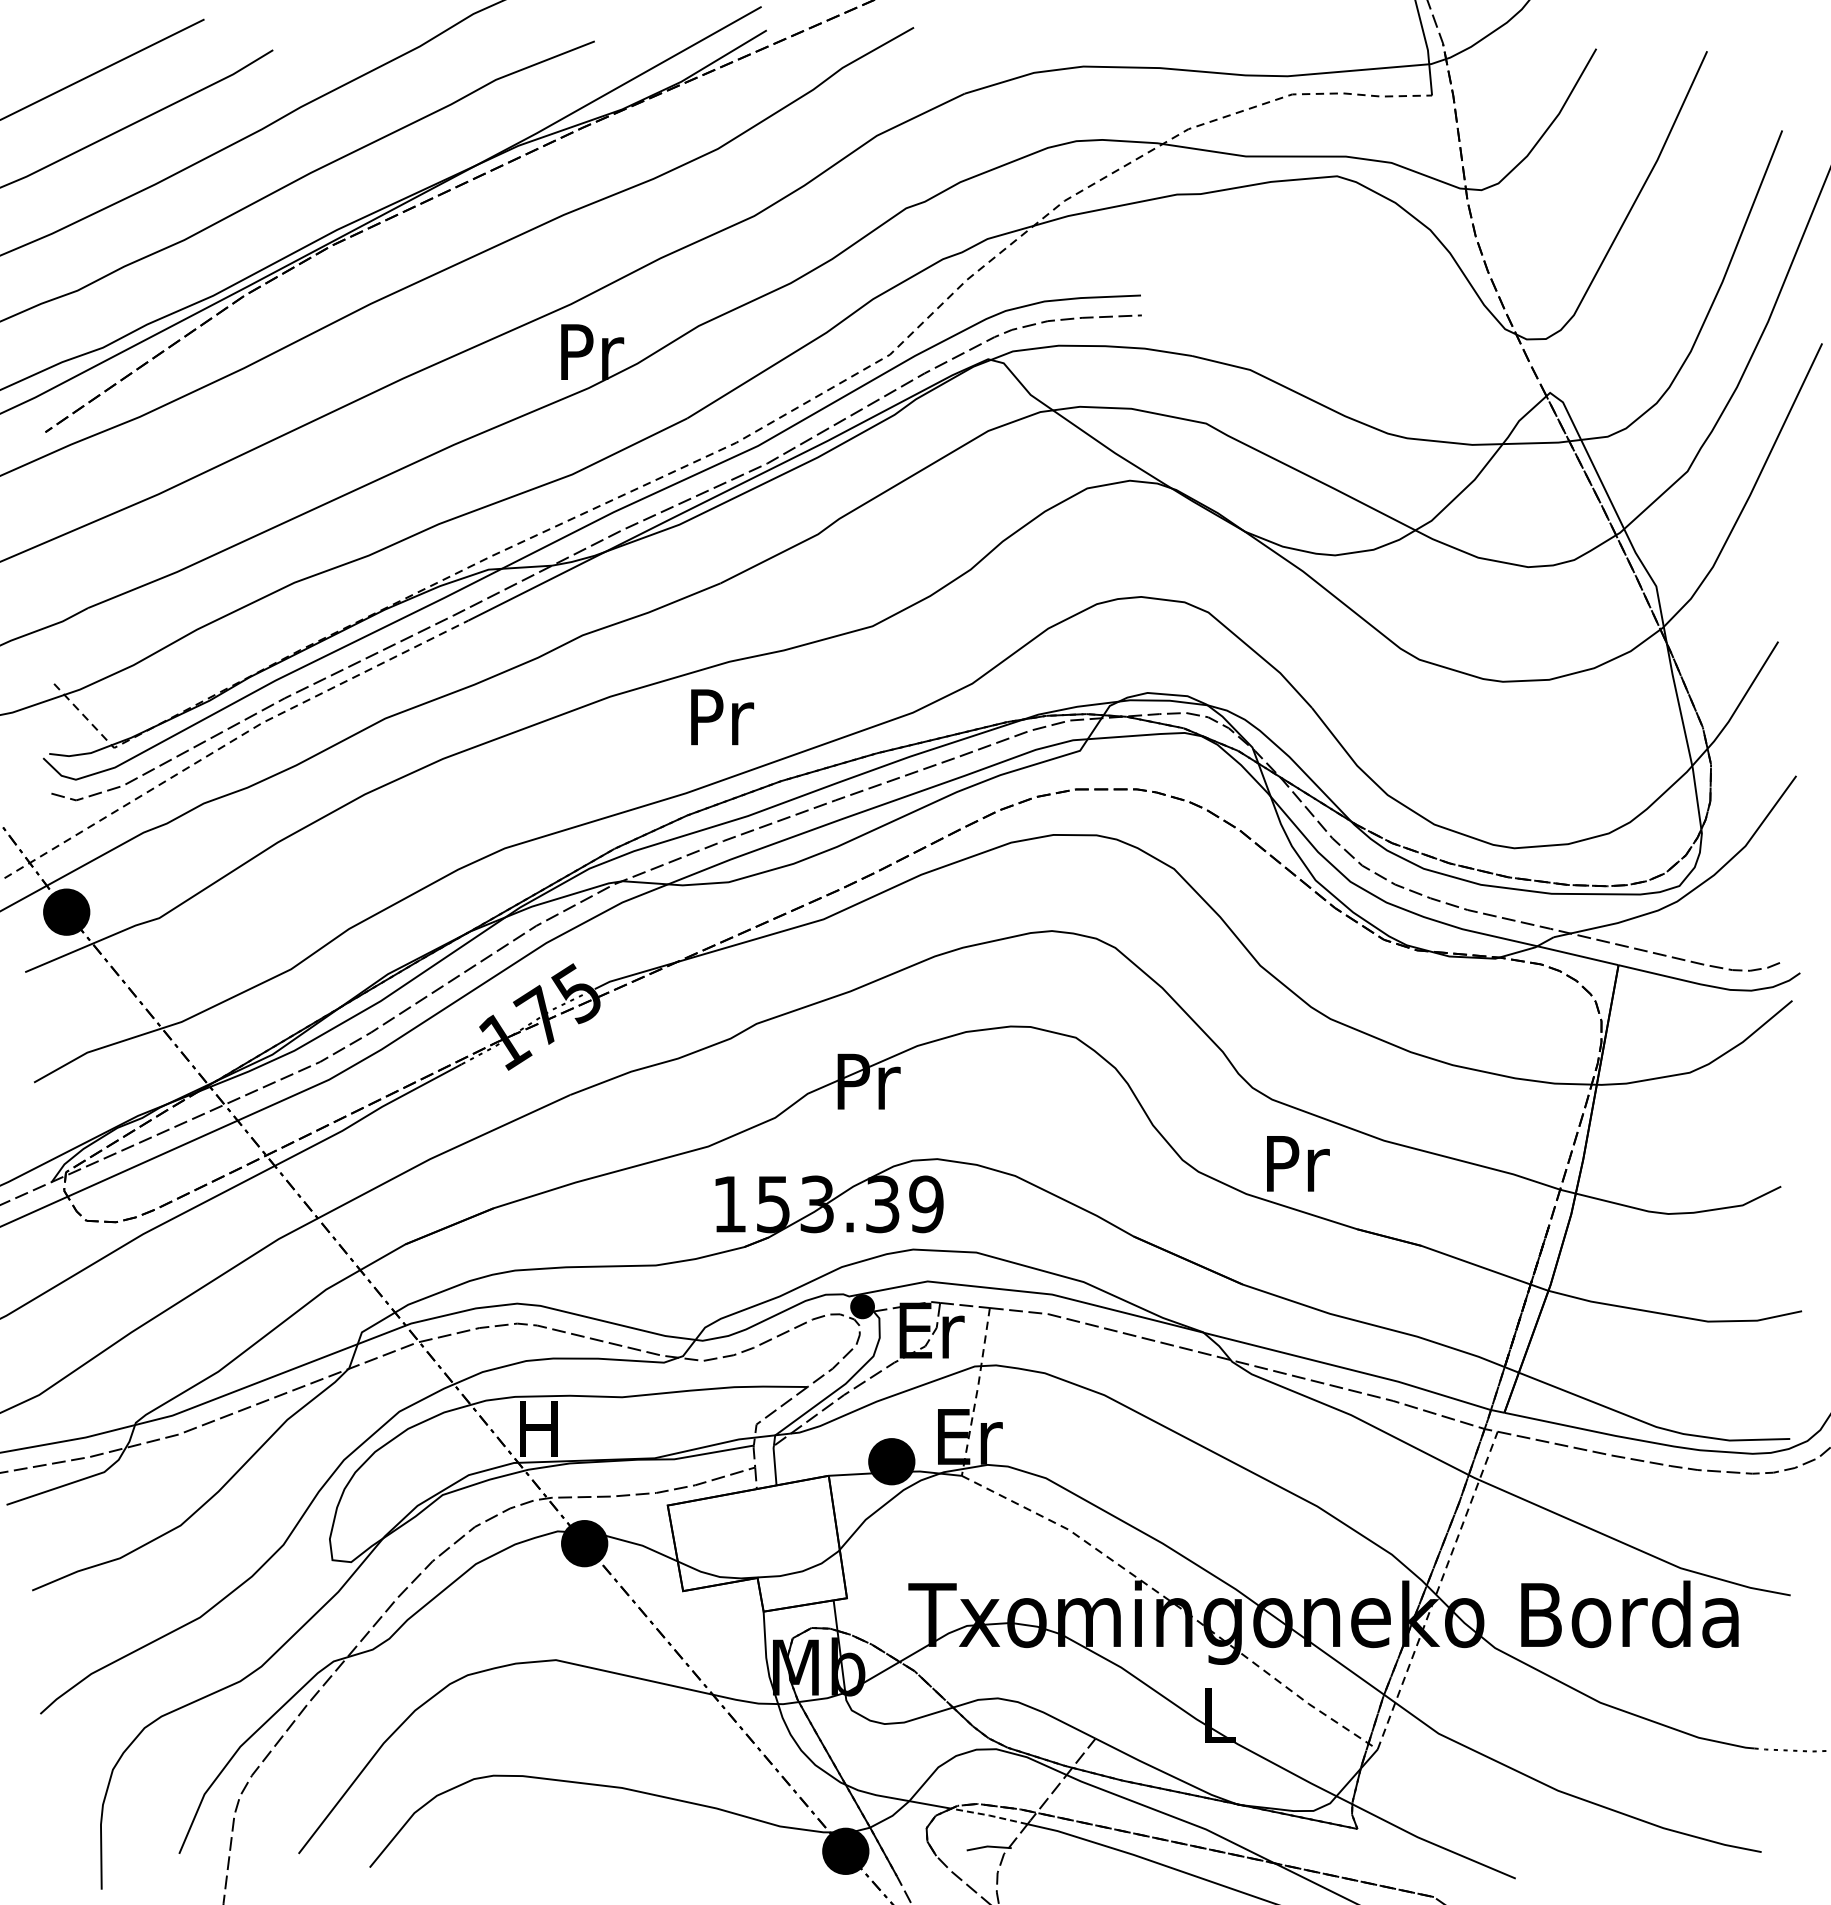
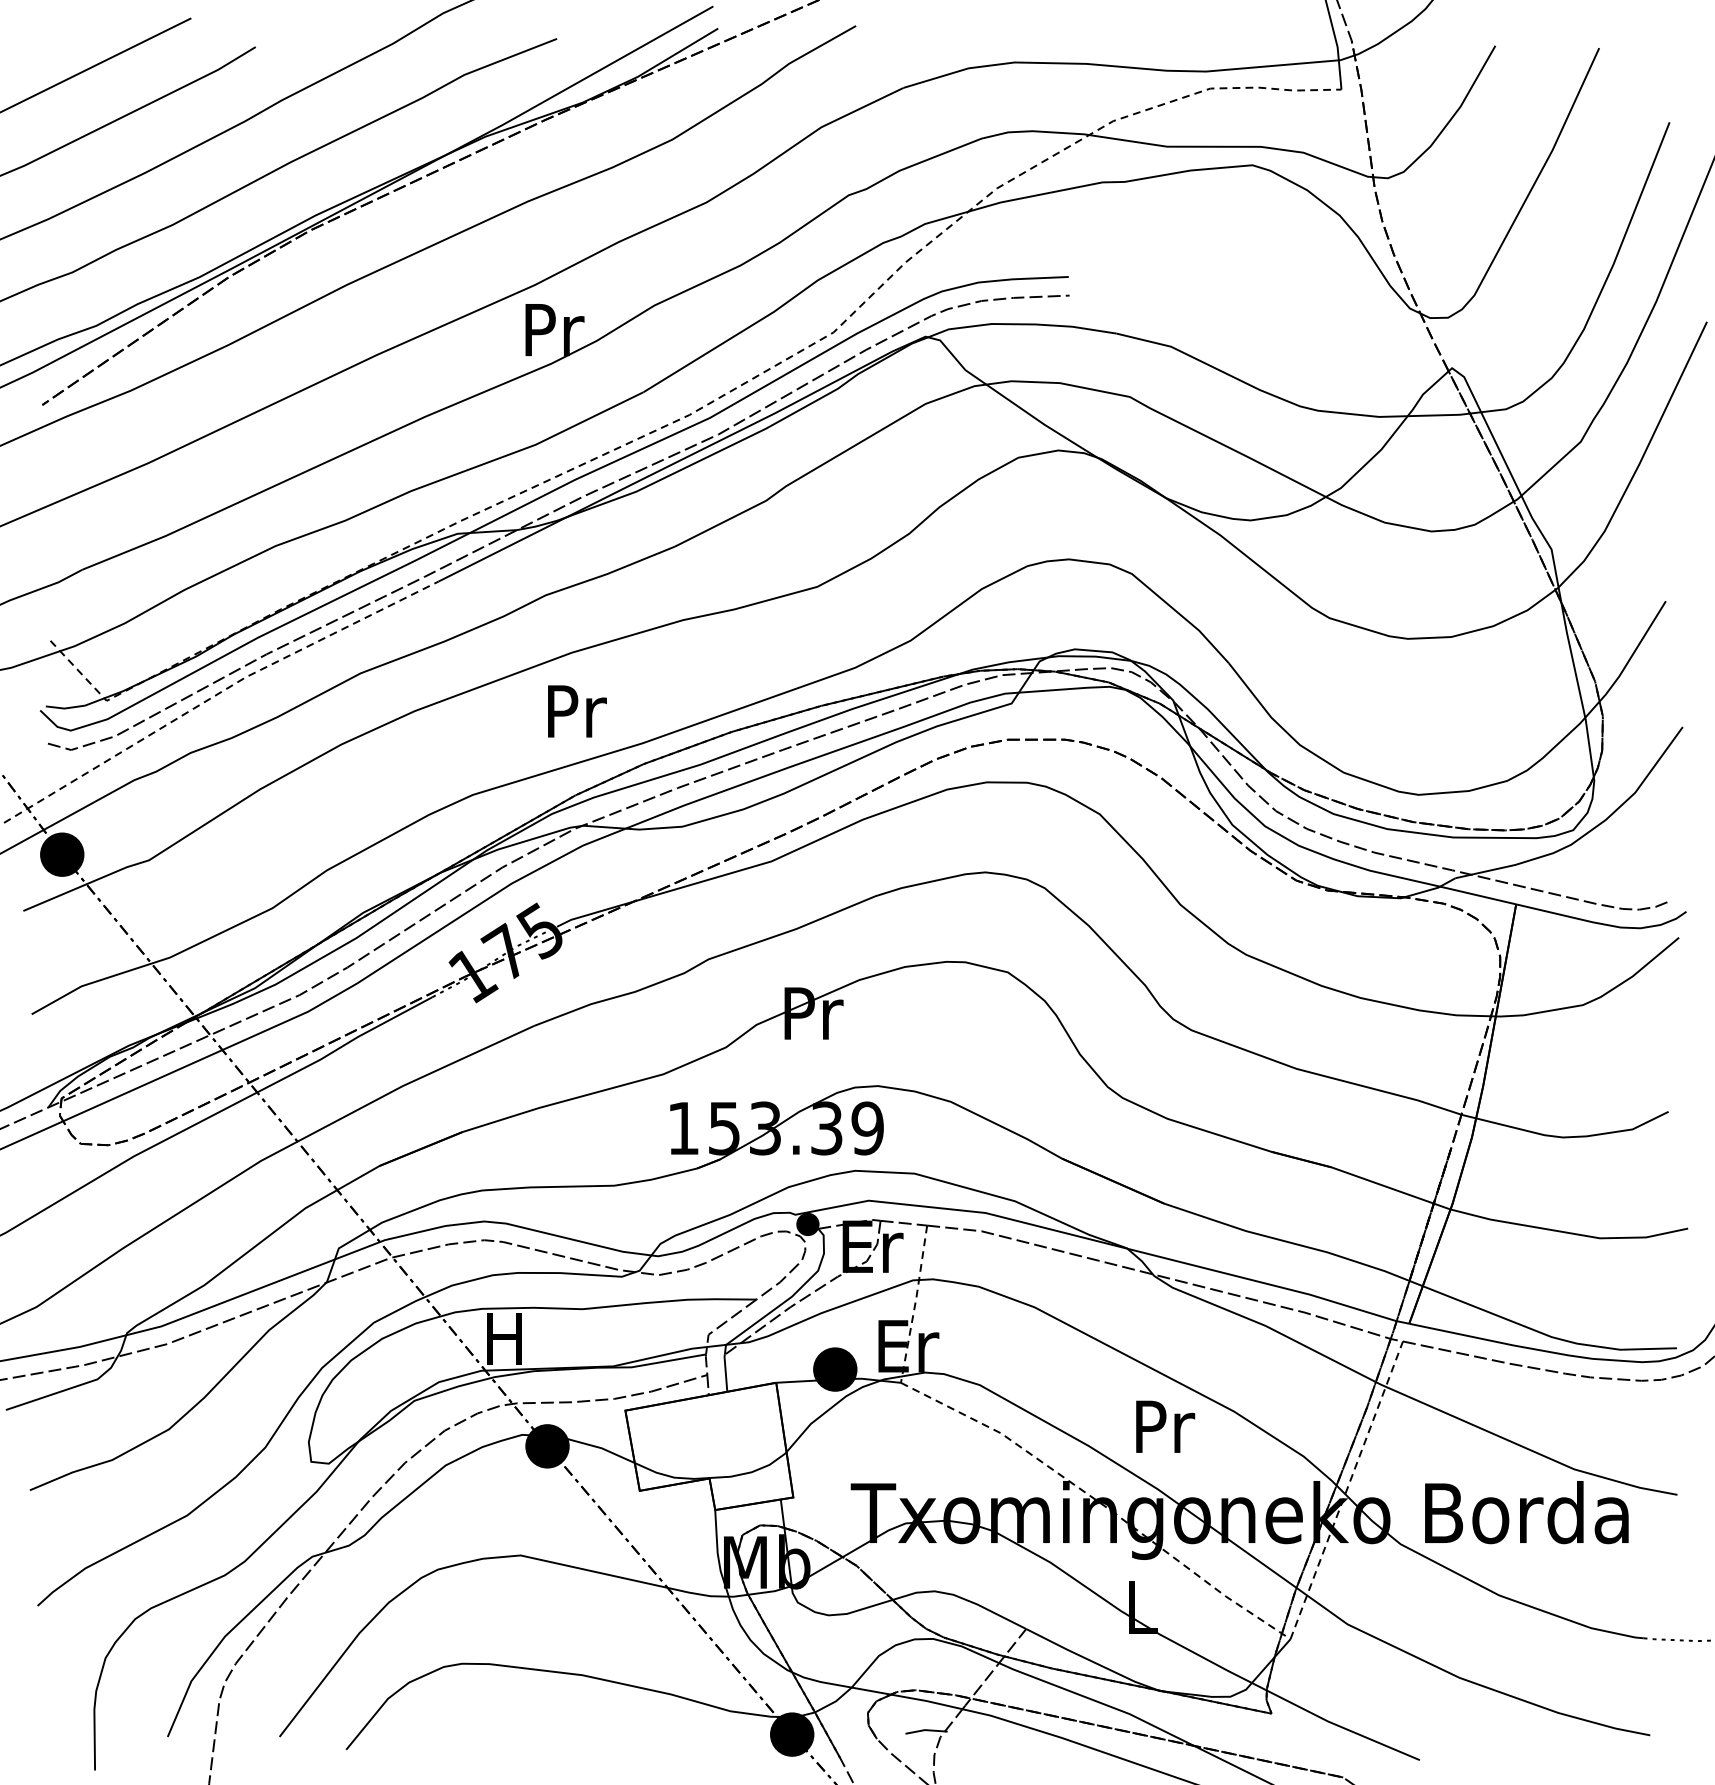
text: (722, 717) -> (577, 711), moved
text: (1298, 1163) -> (1165, 1426), moved
line: (989, 1815) -> (926, 1701), dashed -> solid

